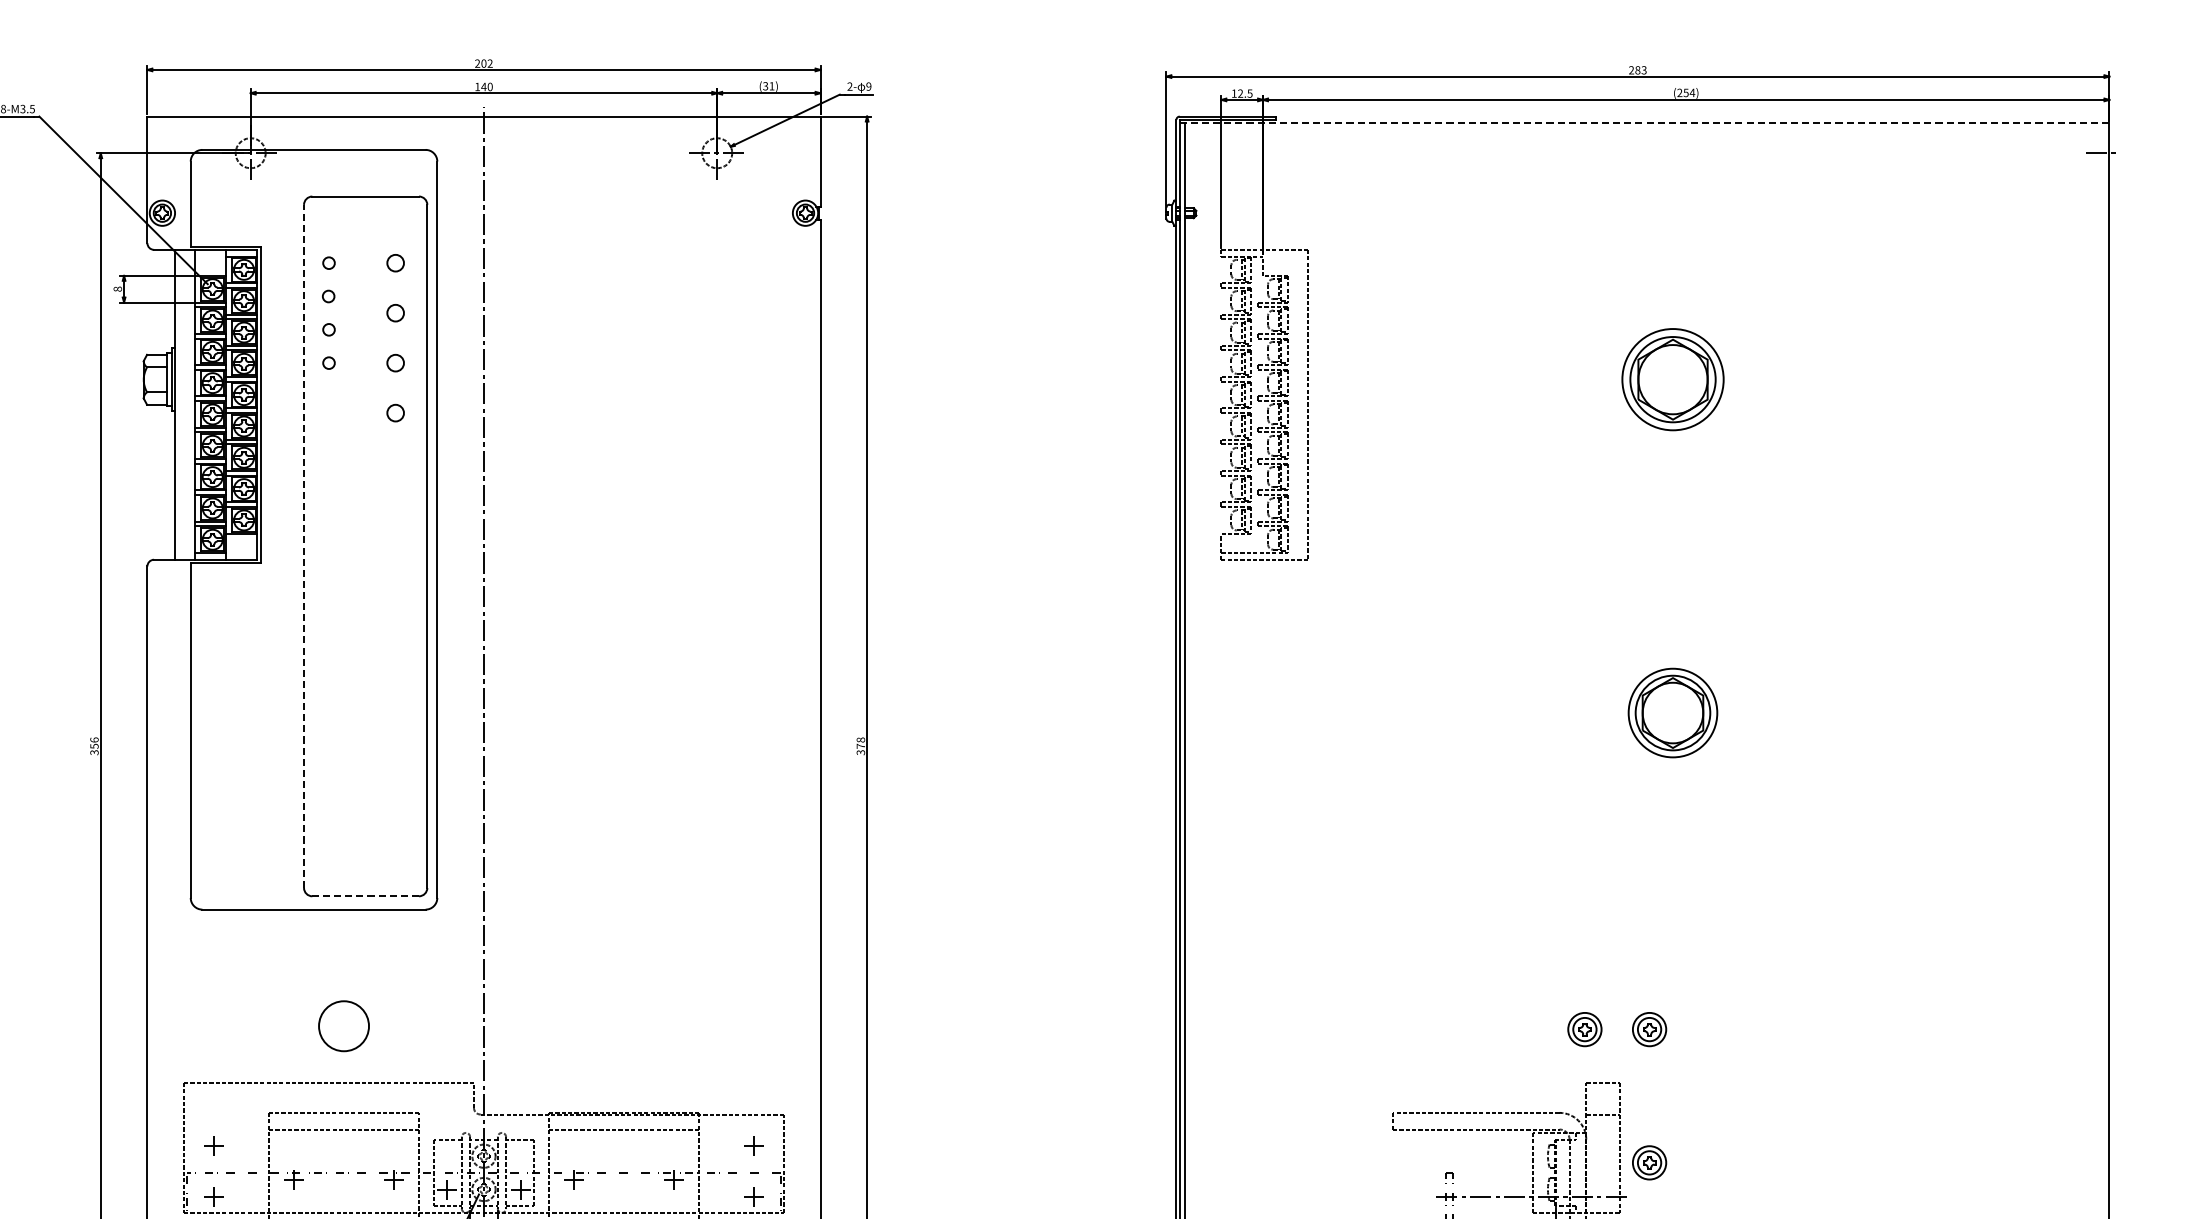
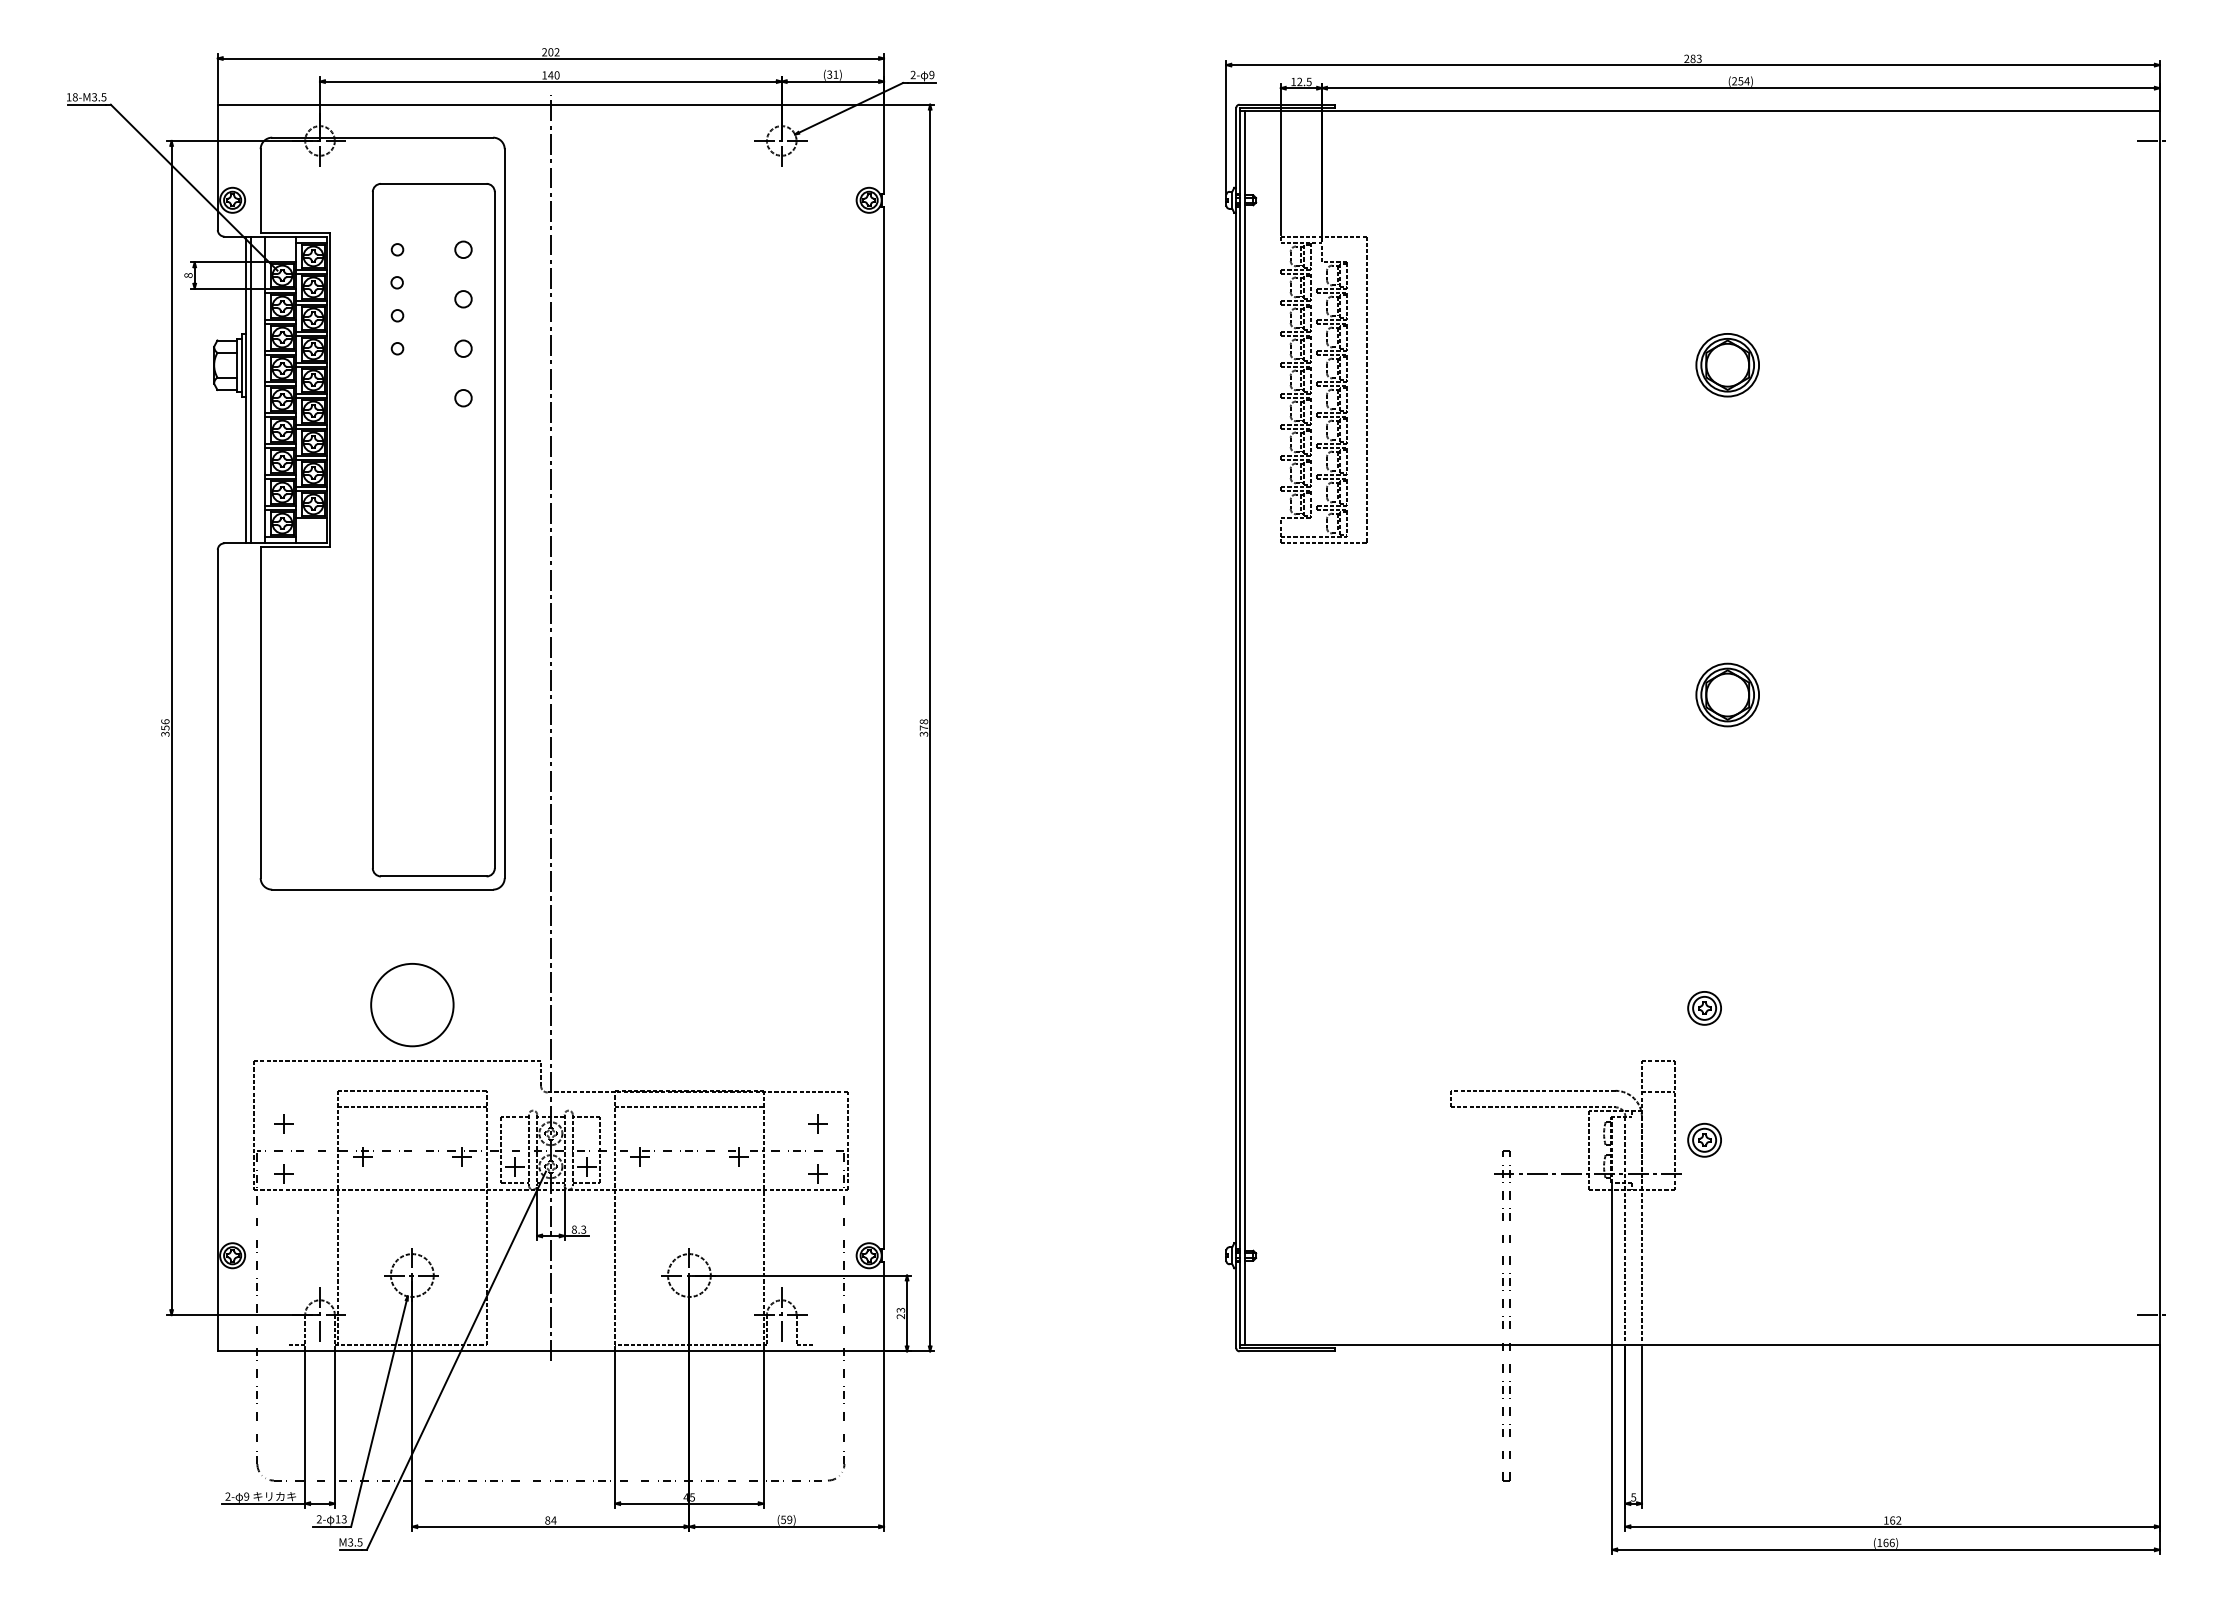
line: (1645, 123) -> (1700, 111), dashed -> solid
part: (1672, 380) -> (1727, 365), size x0.62
line: (180, 404) -> (250, 389), added
line: (303, 545) -> (372, 529), dashed -> solid
part: (1672, 712) -> (1727, 694), size x0.71
line: (365, 896) -> (433, 876), dashed -> solid
circle: (344, 1025) -> (412, 1004), size x1.67
part: (1584, 1029) -> (1640, 1008), removed

